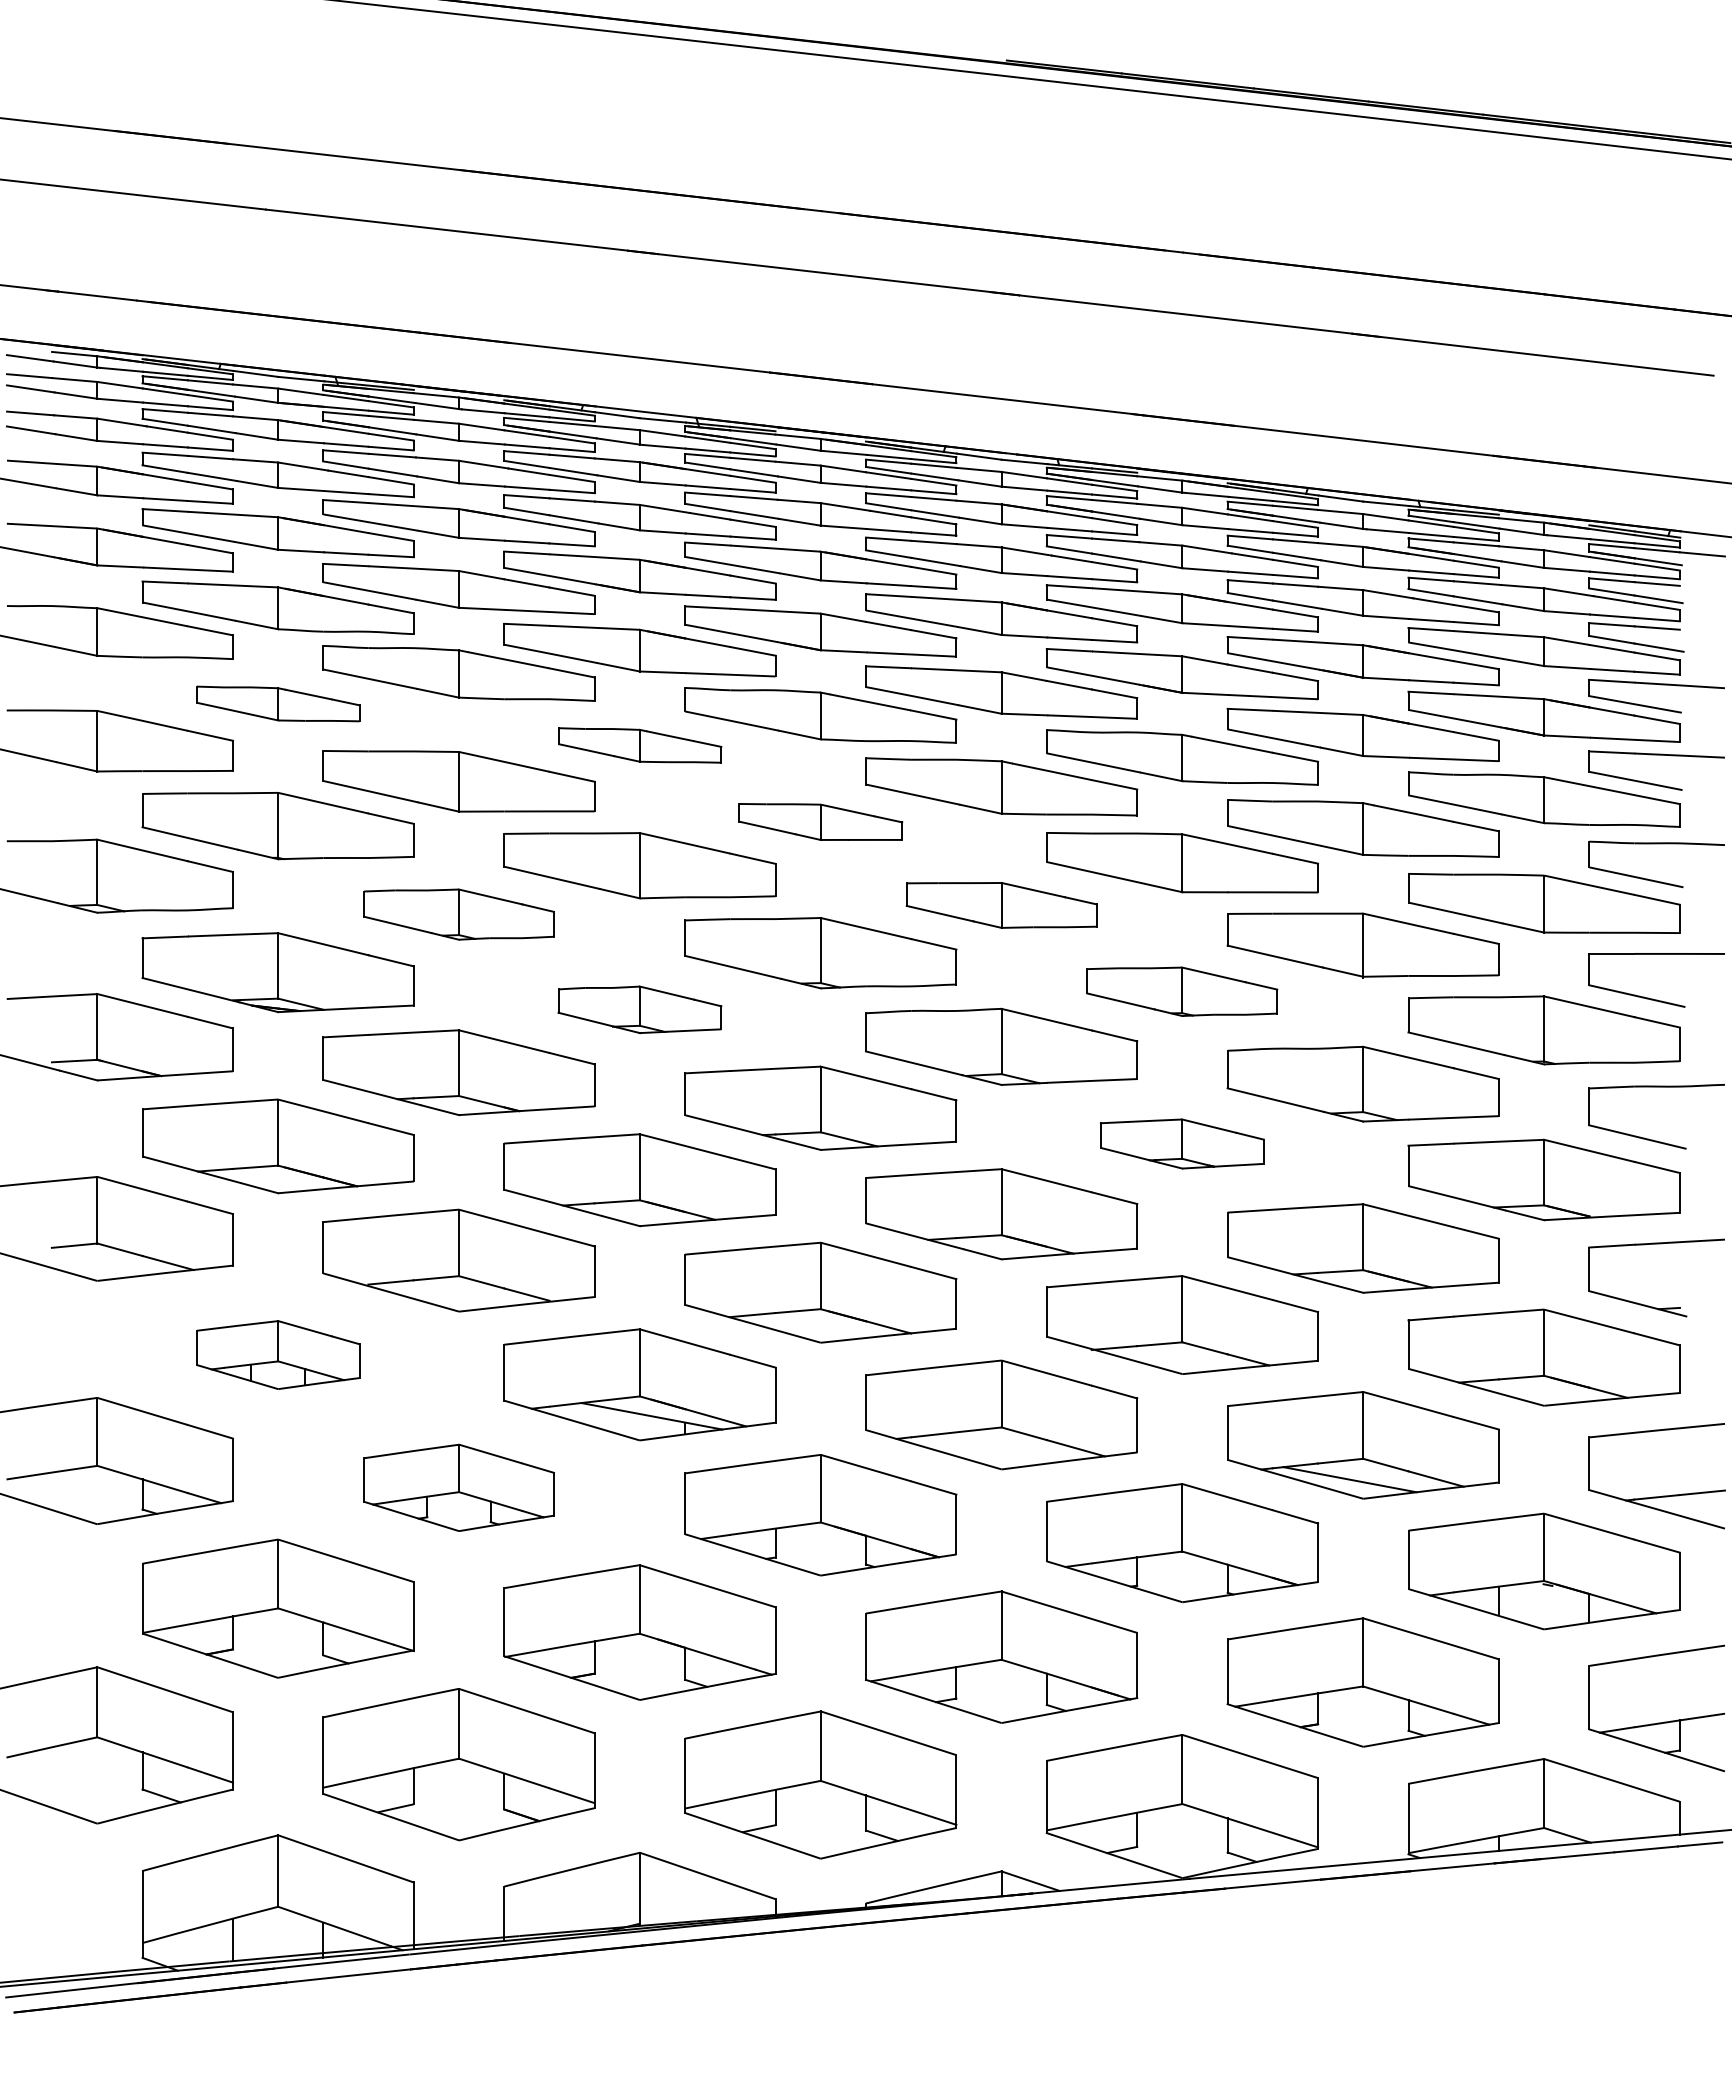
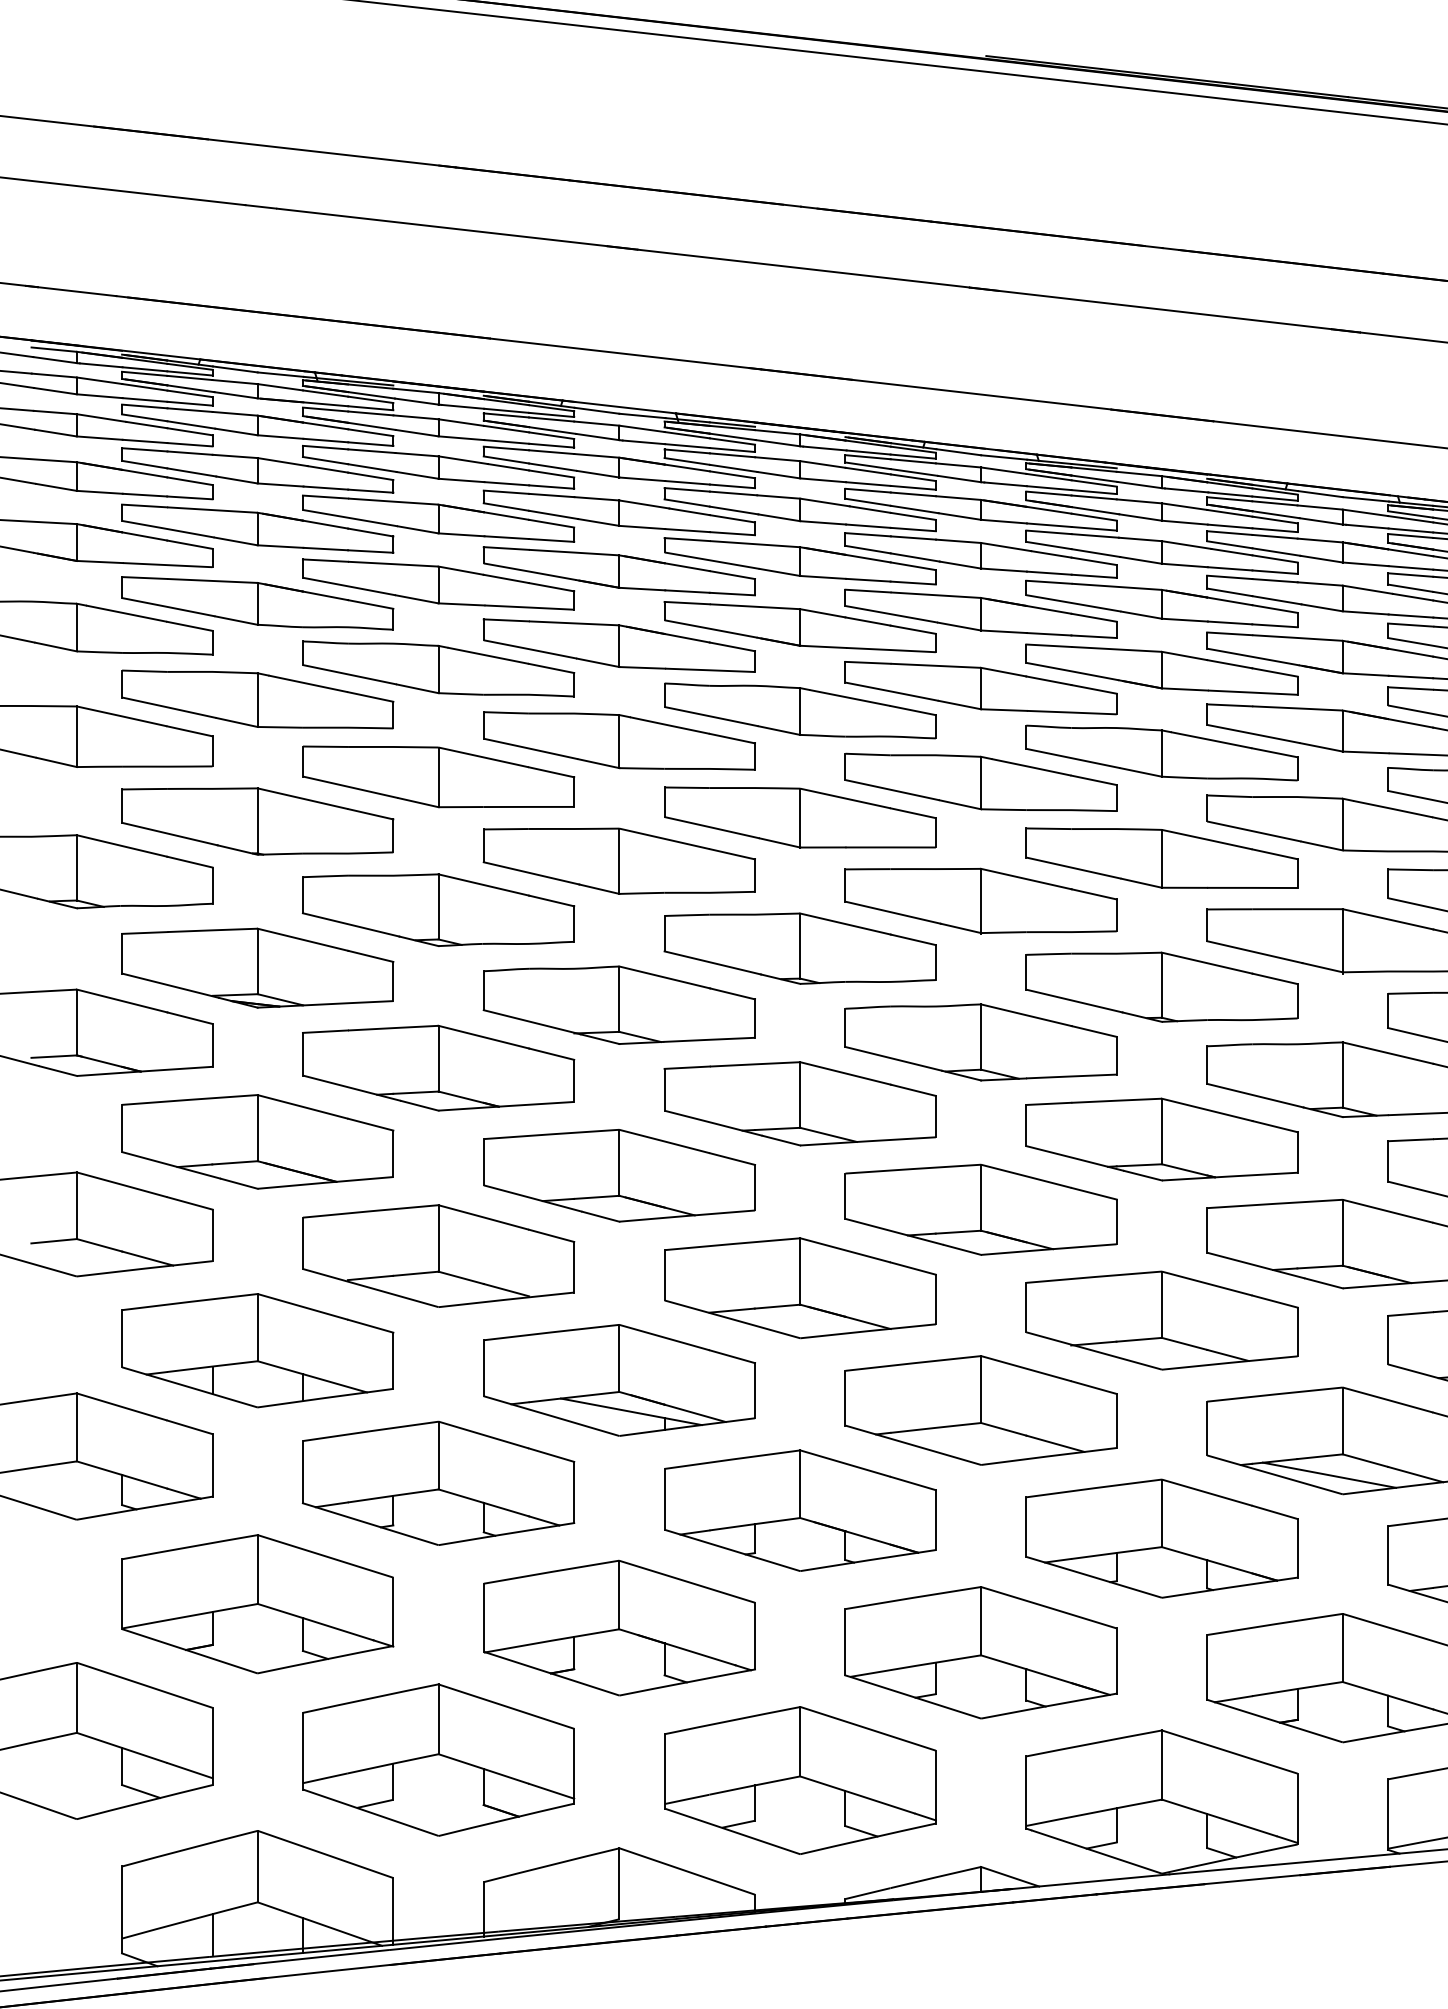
part: (278, 703) -> (258, 699), size x1.67
part: (639, 745) -> (619, 741), size x1.67
part: (820, 821) -> (800, 817), size x1.67
part: (1001, 905) -> (981, 901), size x1.43
part: (458, 914) -> (438, 910), size x1.43
part: (1181, 991) -> (1161, 987), size x1.43
part: (639, 1009) -> (619, 1005), size x1.67
part: (1181, 1143) -> (1161, 1139), size x1.67
part: (278, 1354) -> (258, 1350), size x1.67
part: (458, 1487) -> (438, 1483), size x1.43

